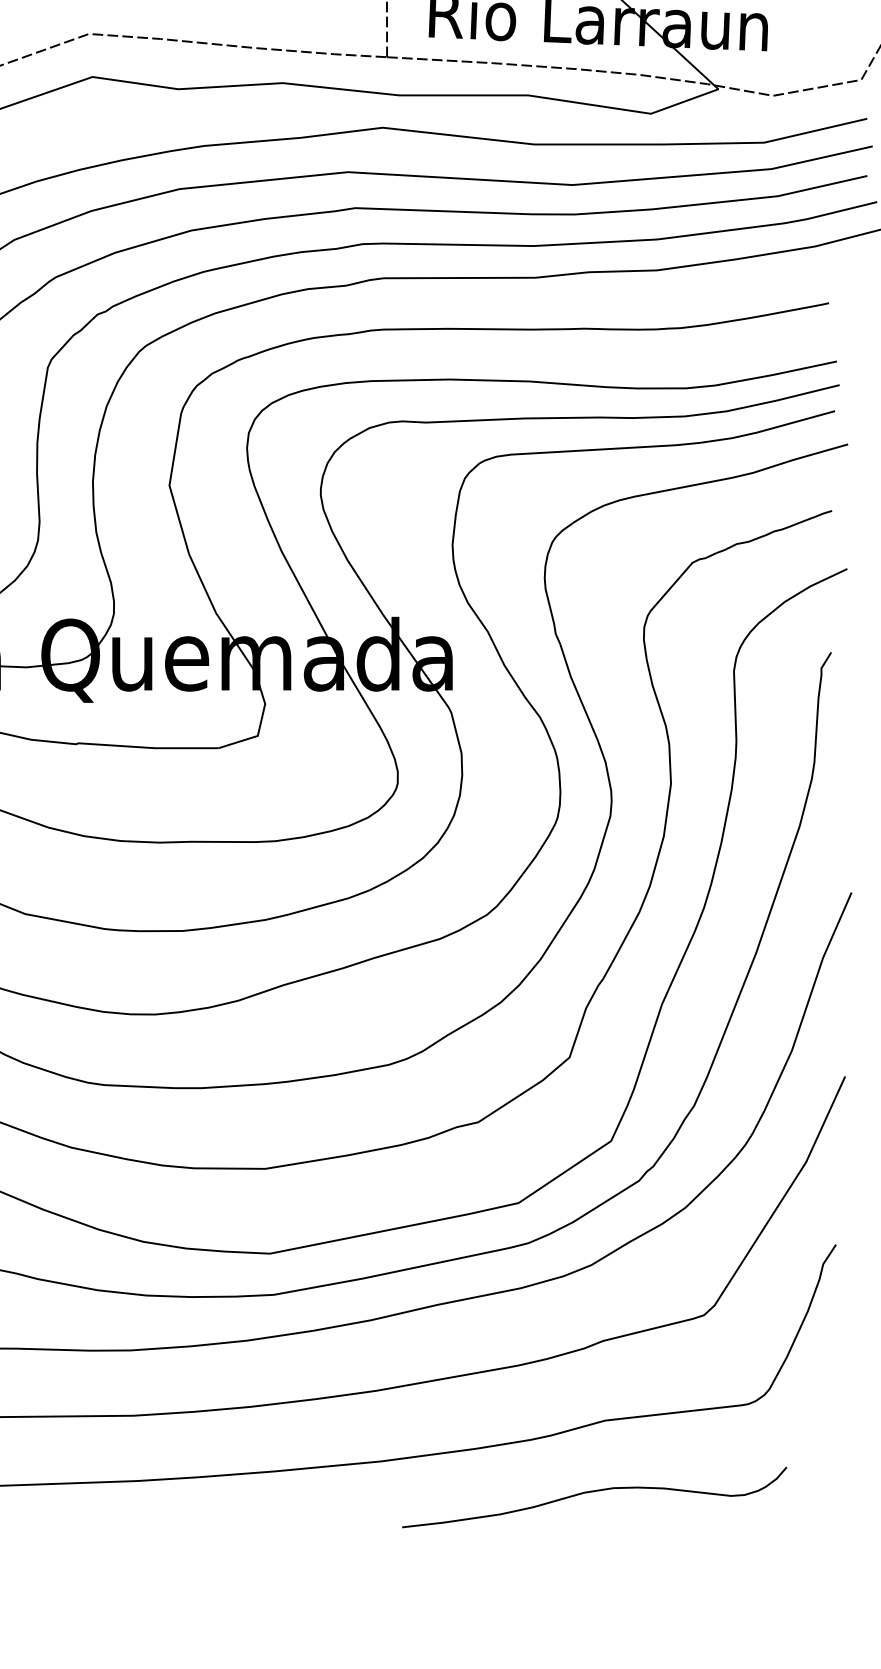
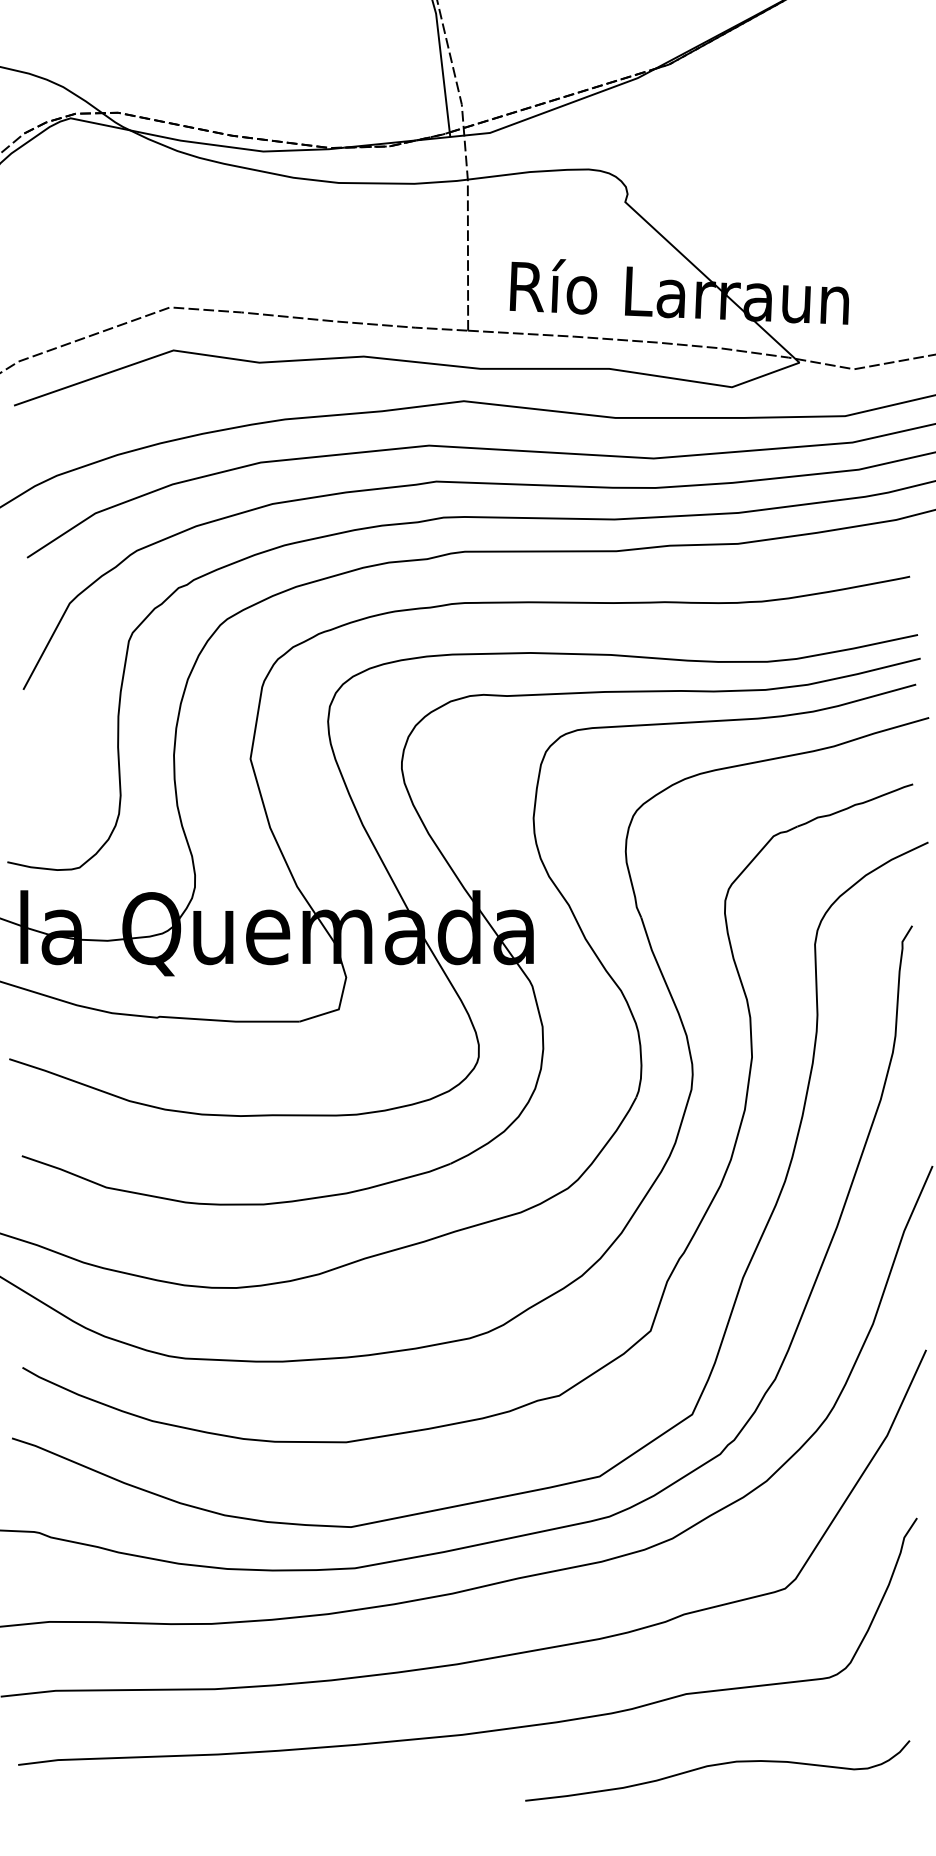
curve: (594, 1492) -> (717, 1765), moved

